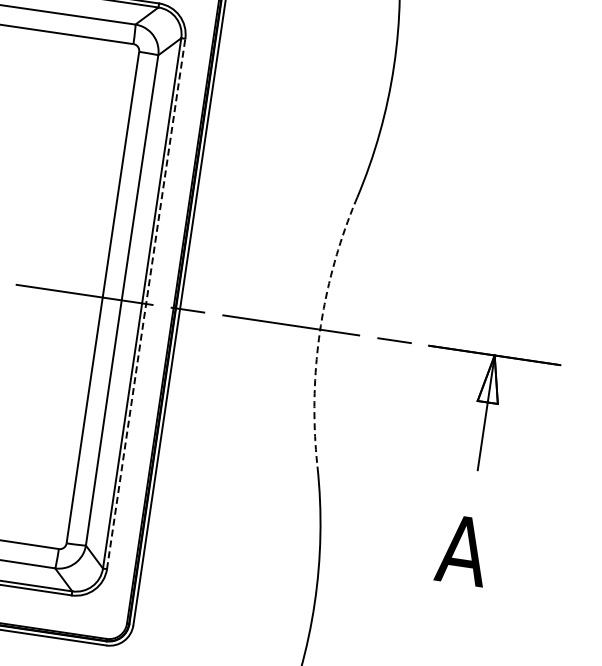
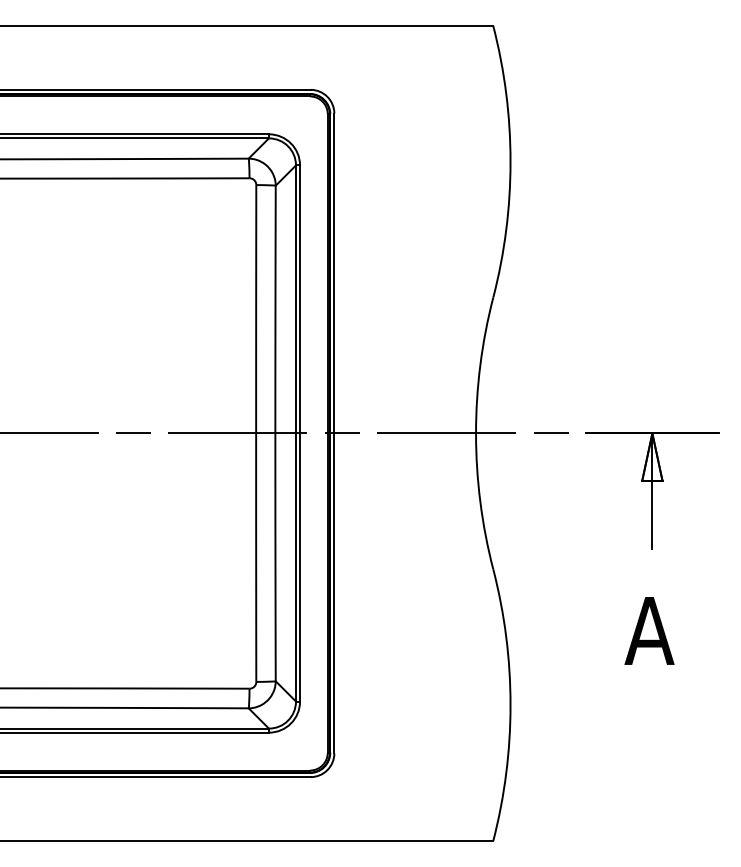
line: (146, 303) -> (300, 432), dashed -> solid
arc: (320, 329) -> (476, 433), dashed -> solid

